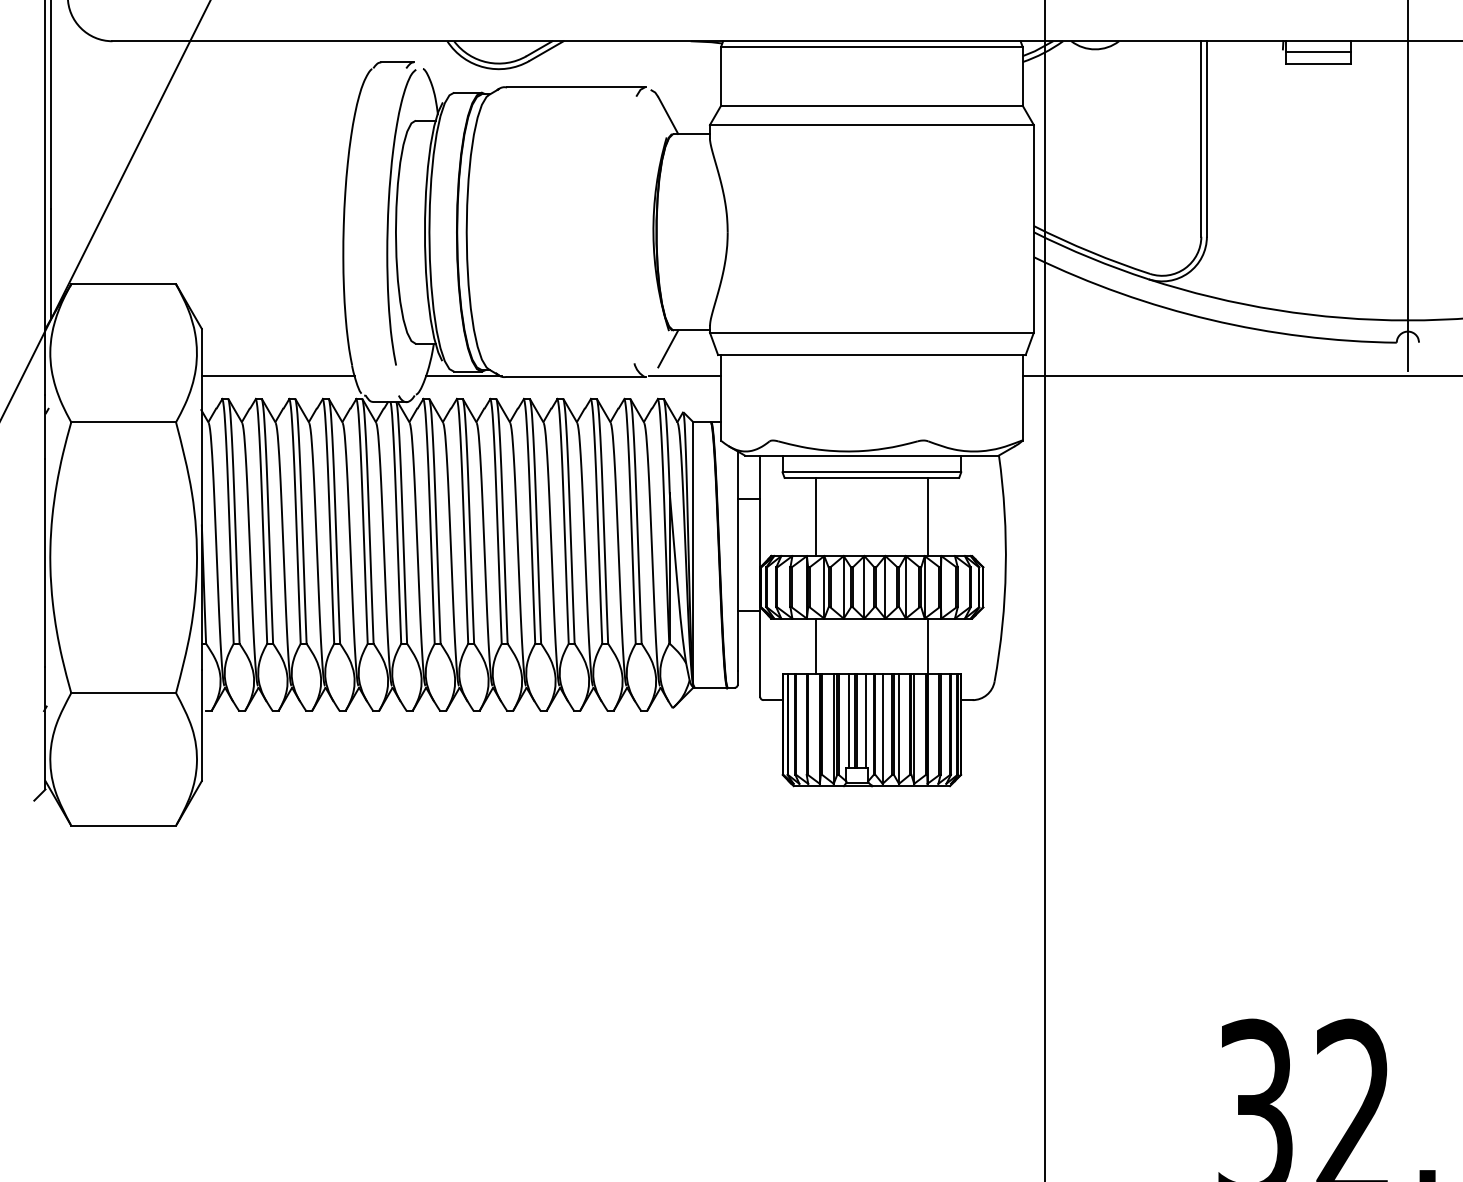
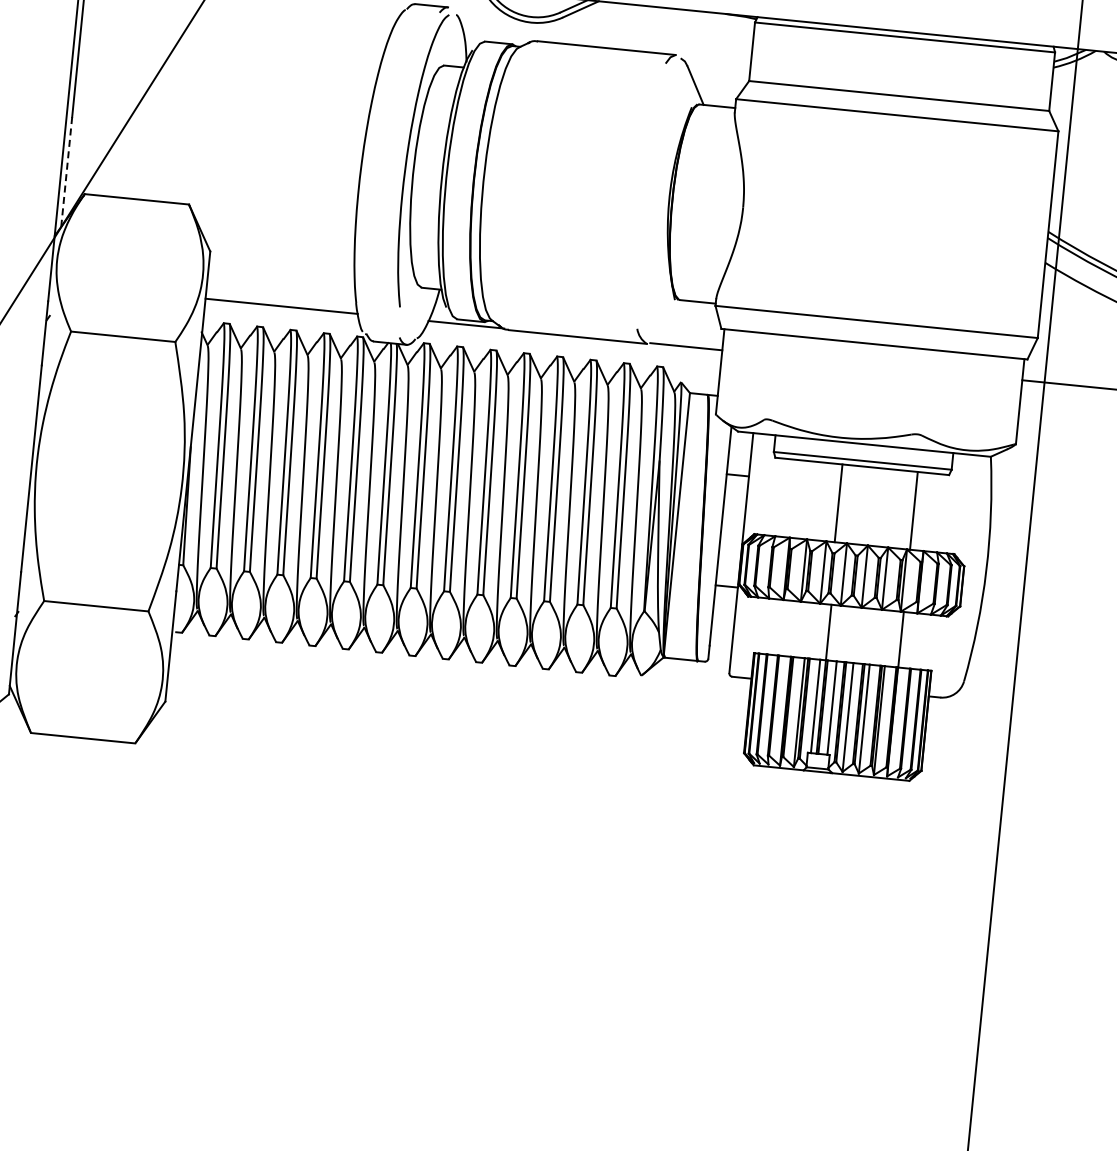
line: (51, 264) -> (67, 172), solid -> dashed
line: (668, 348) -> (672, 317), removed
line: (816, 516) -> (839, 502), moved
line: (816, 646) -> (829, 632), moved

